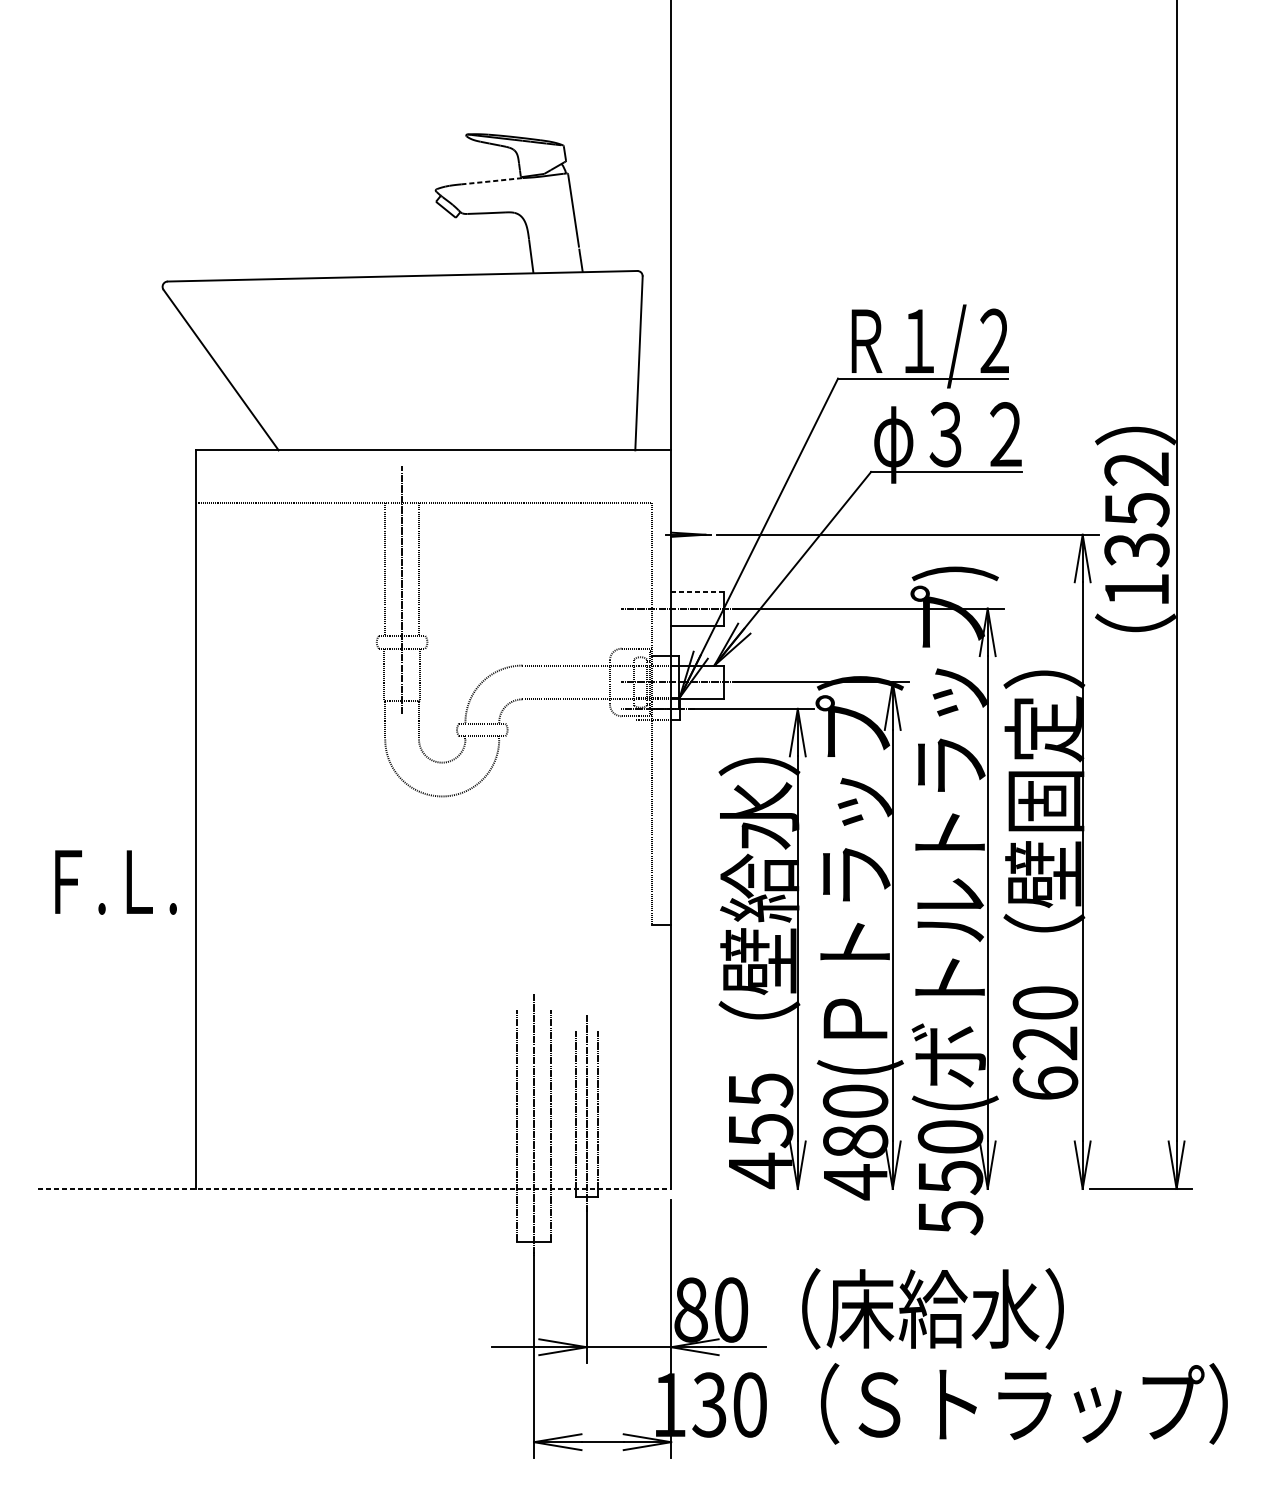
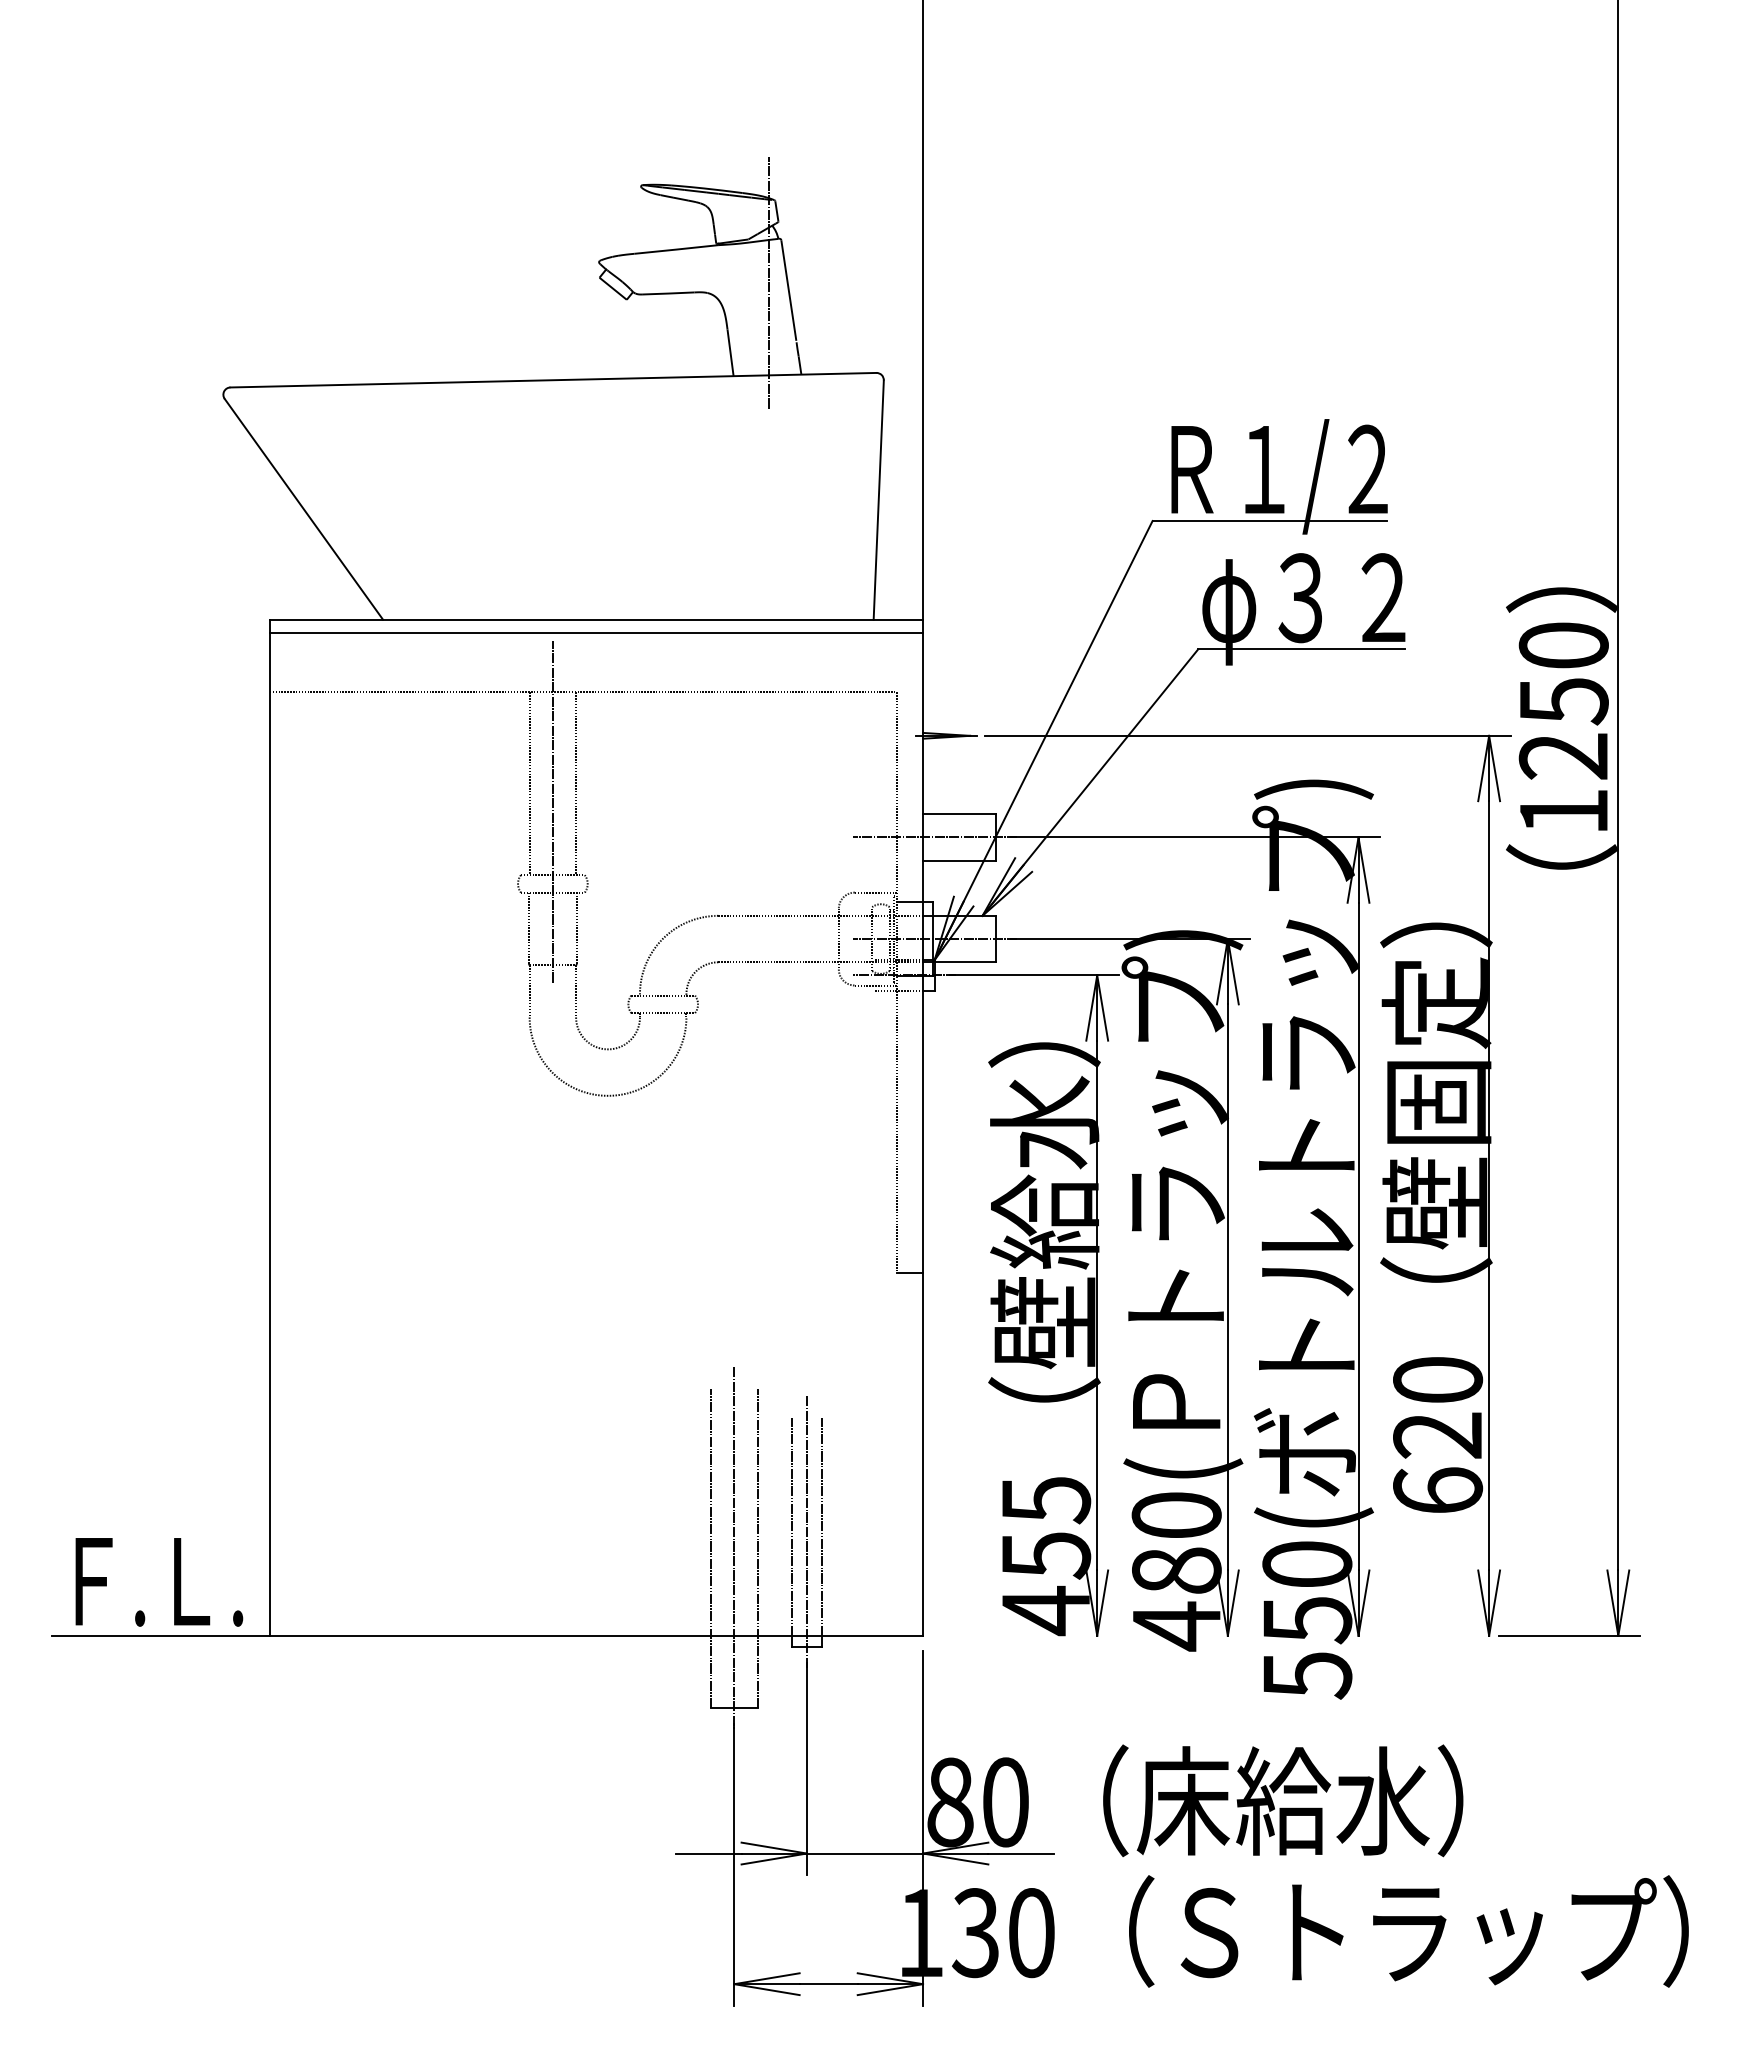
line: (492, 181) -> (677, 249), dashed -> solid
line: (559, 205) -> (769, 282), added
line: (433, 459) -> (596, 632), added
text: (1136, 509) -> (1563, 701), 1352 -> 1250
line: (697, 591) -> (959, 814), dashed -> solid
text: (116, 882) -> (159, 1582), moved
line: (355, 1188) -> (488, 1635), dashed -> solid

